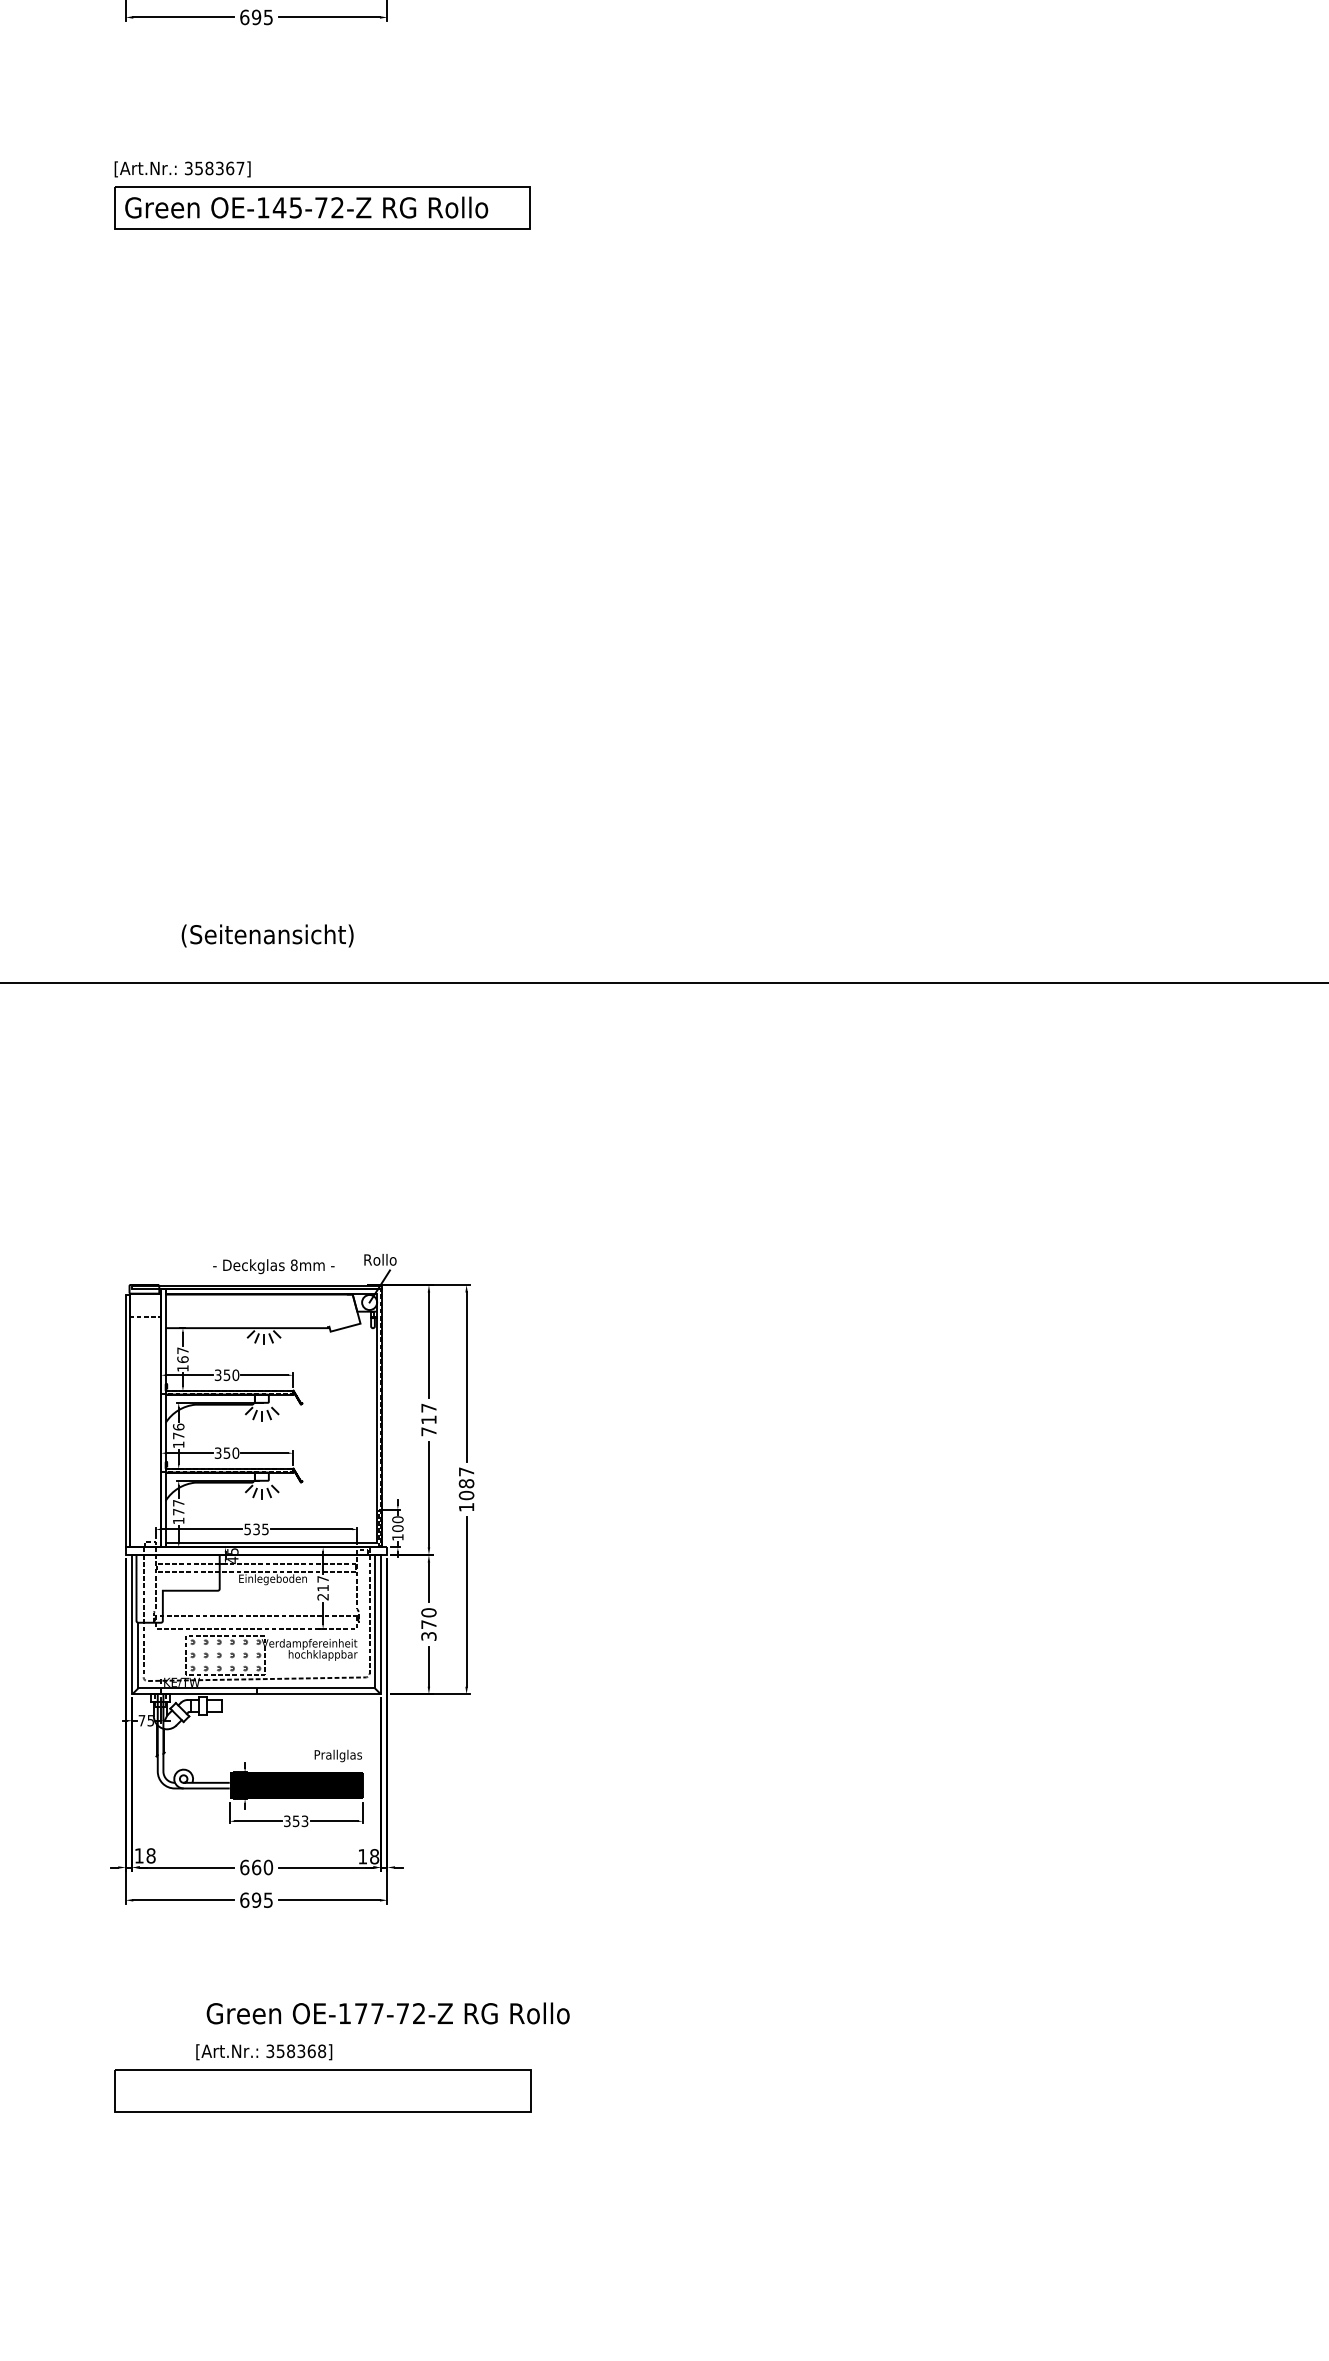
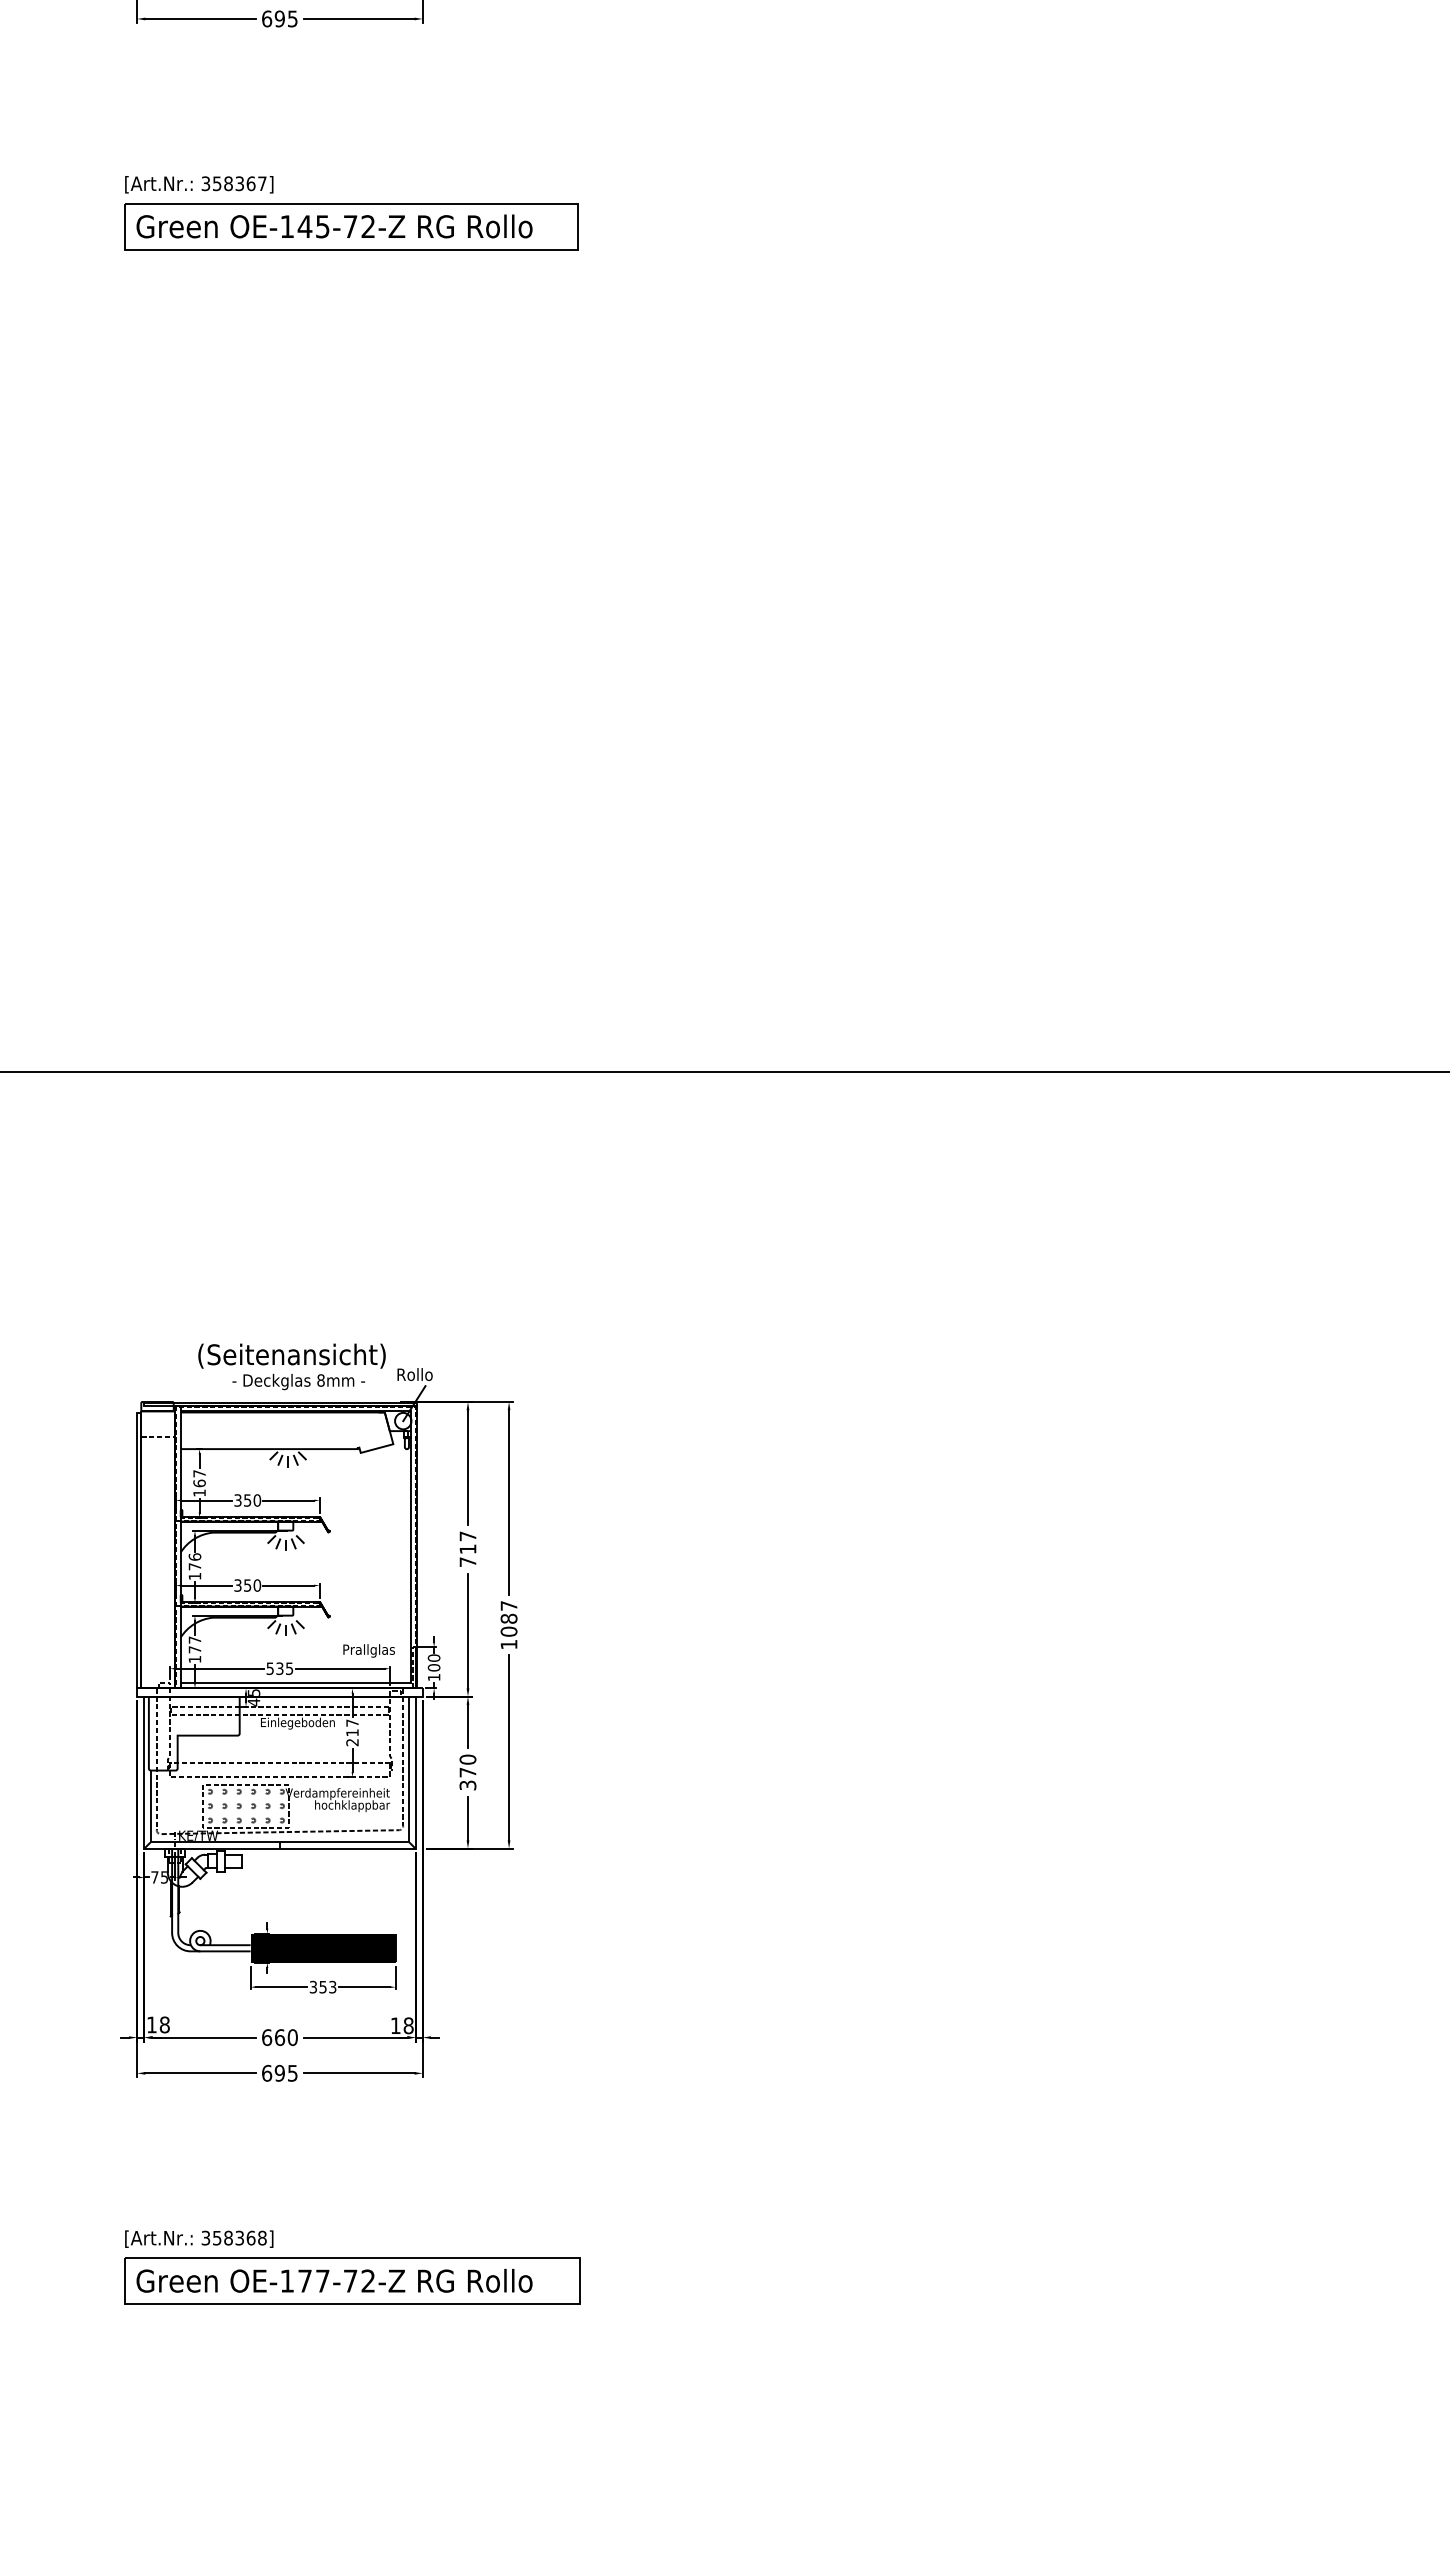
text: (267, 935) -> (291, 1355), moved
text: (337, 1755) -> (368, 1650), moved
text: (388, 2013) -> (334, 2280), moved
text: (264, 2051) -> (199, 2238), moved

